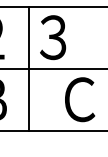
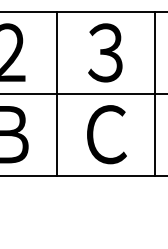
text: (53, 37) -> (105, 52), moved
line: (103, 68) -> (155, 93), added
text: (79, 99) -> (106, 134), moved

